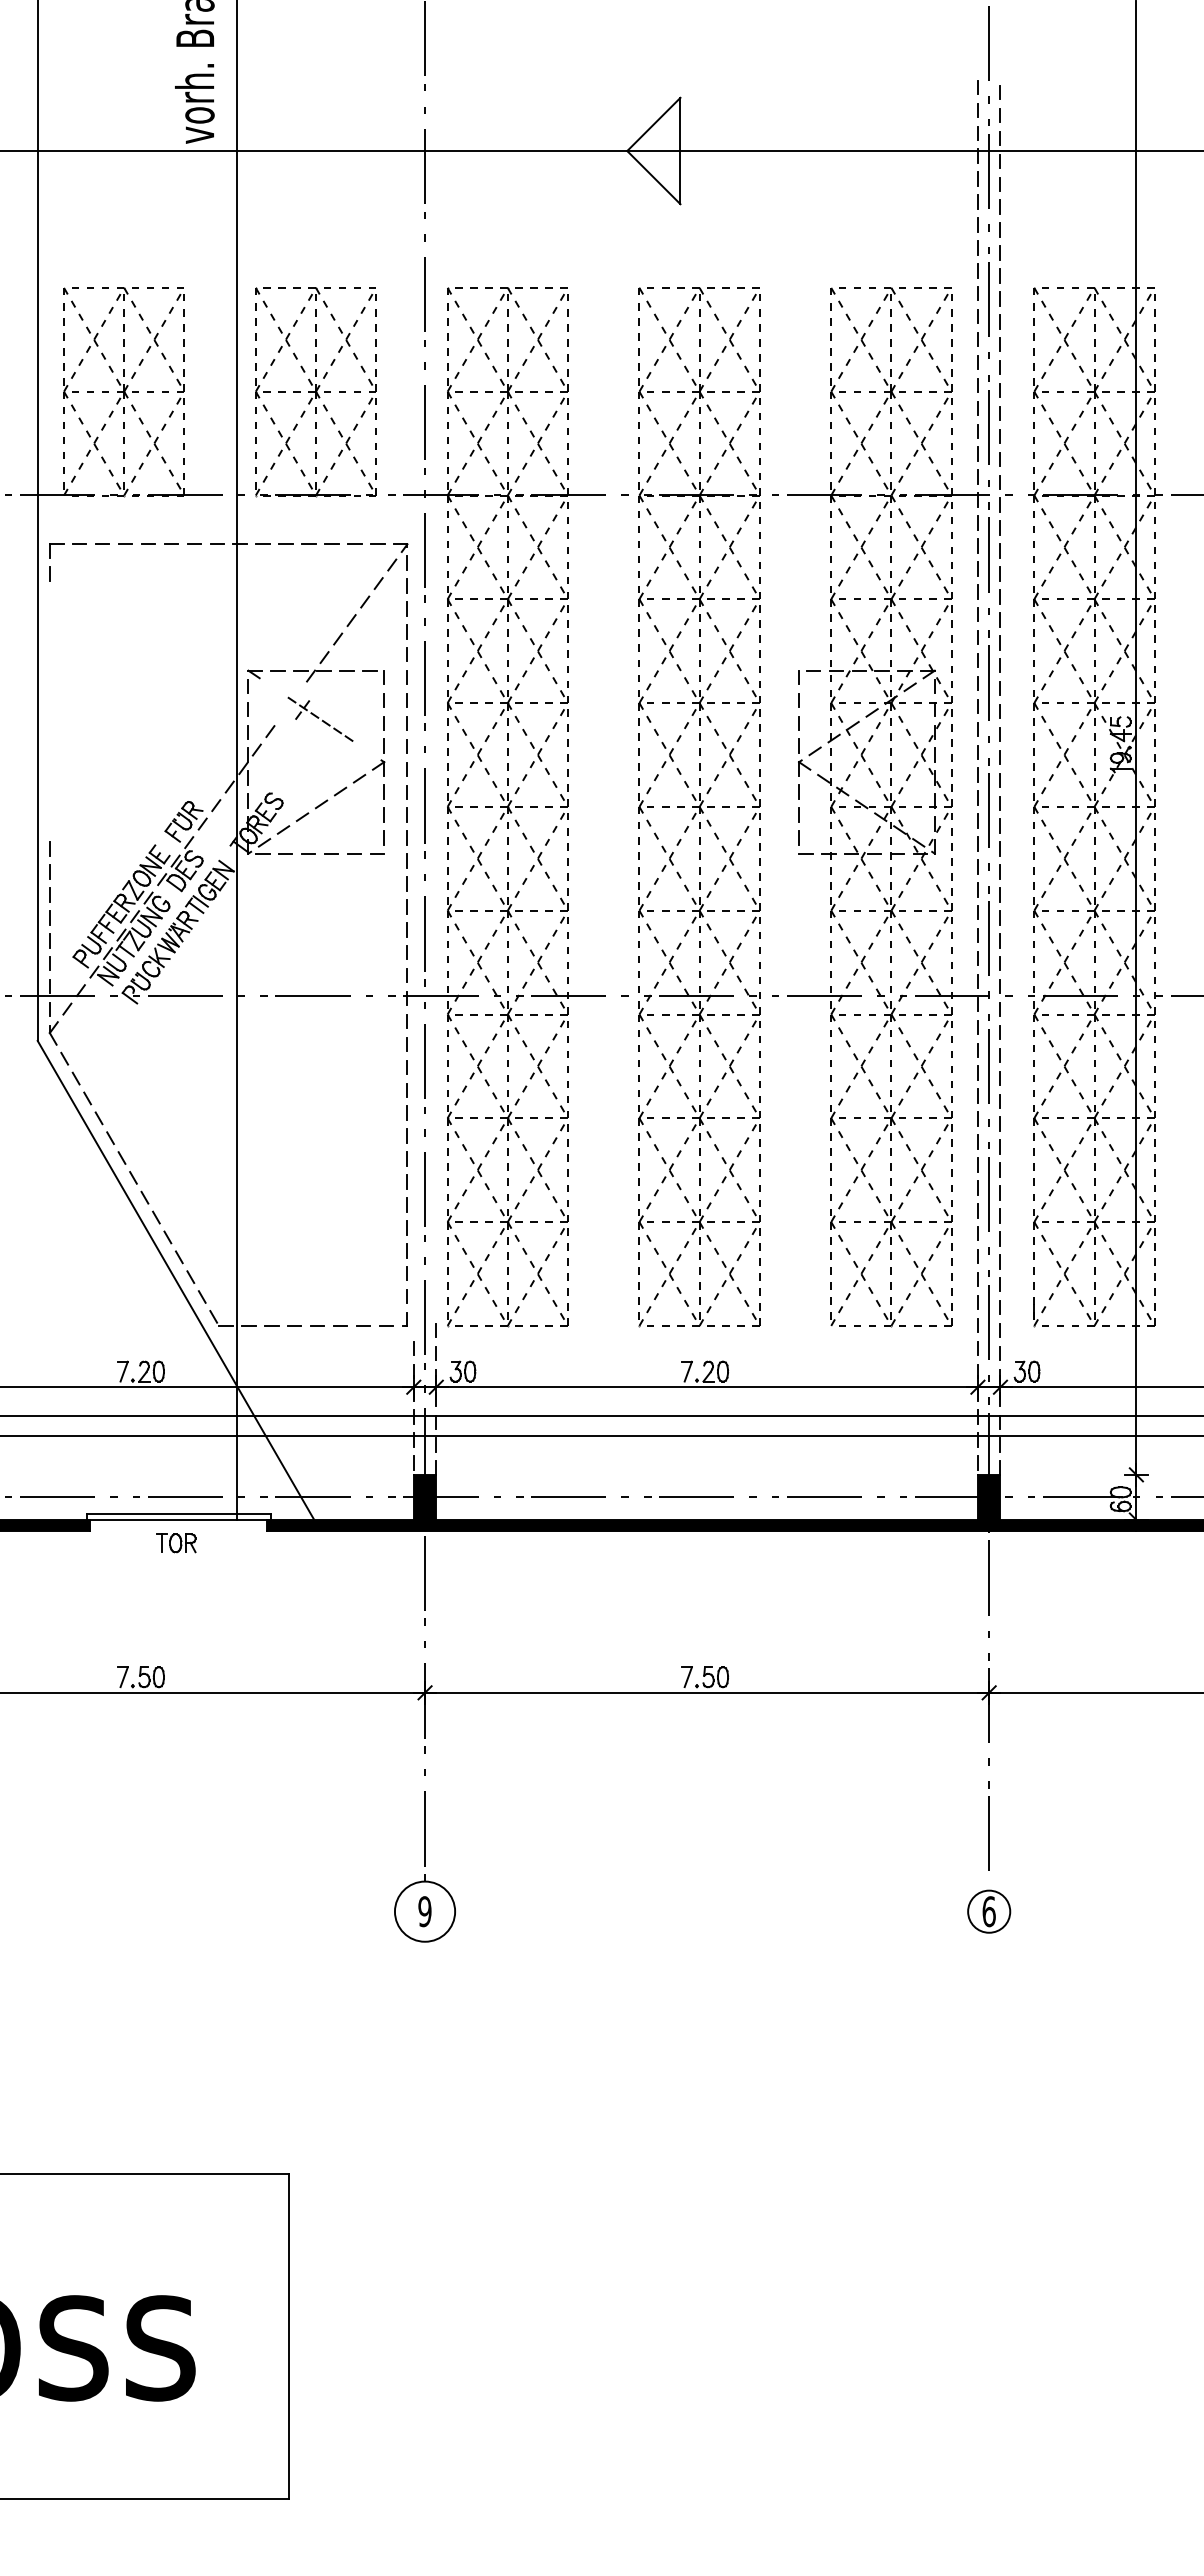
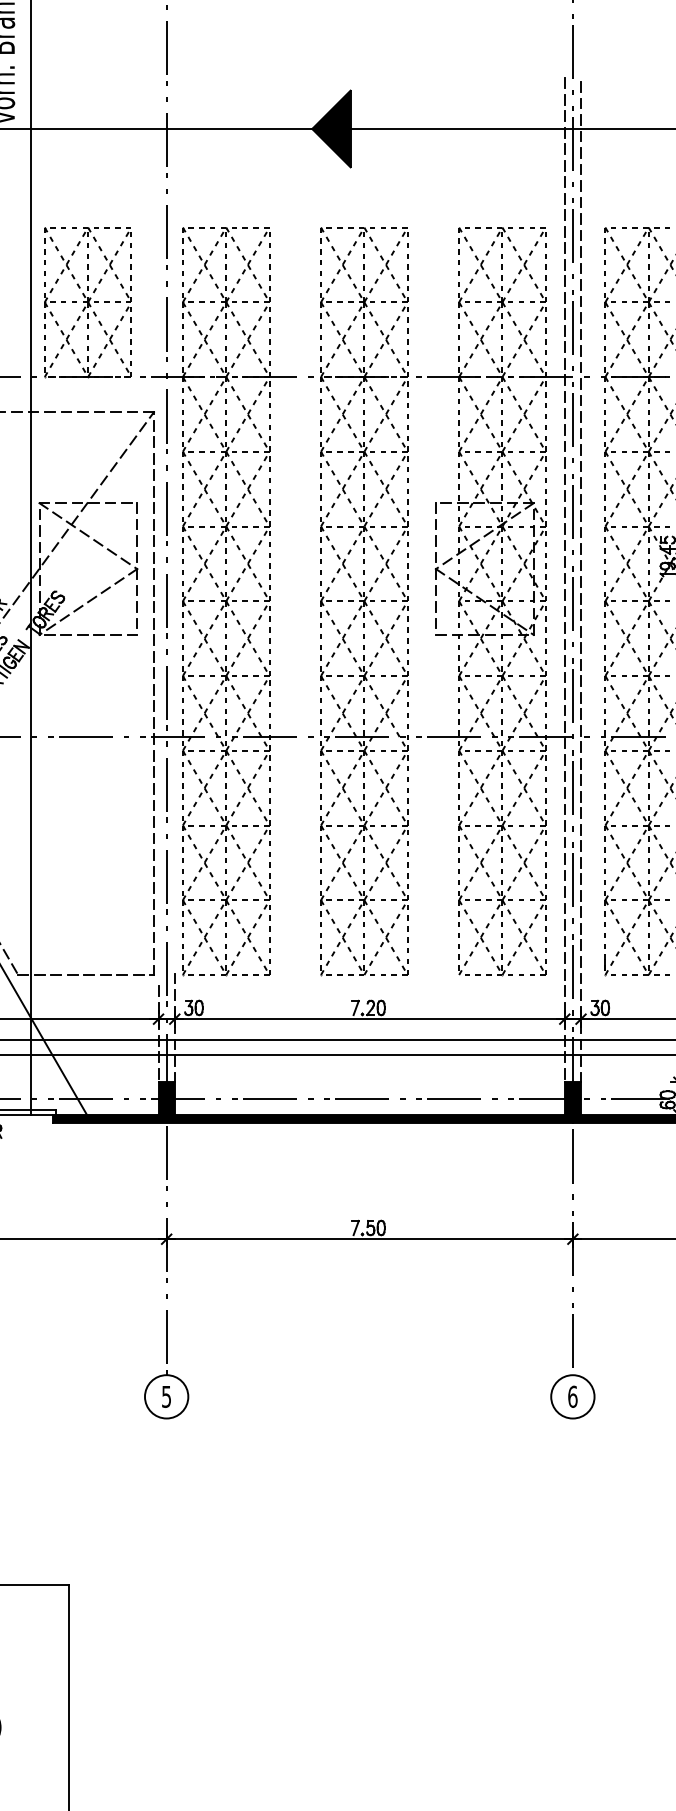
fill: (653, 150) -> (331, 128), added
part: (320, 719) -> (91, 538), size x1.67
text: (424, 1911) -> (166, 1396), 9 -> 5
circle: (989, 1911) -> (573, 1396), size x1.43

